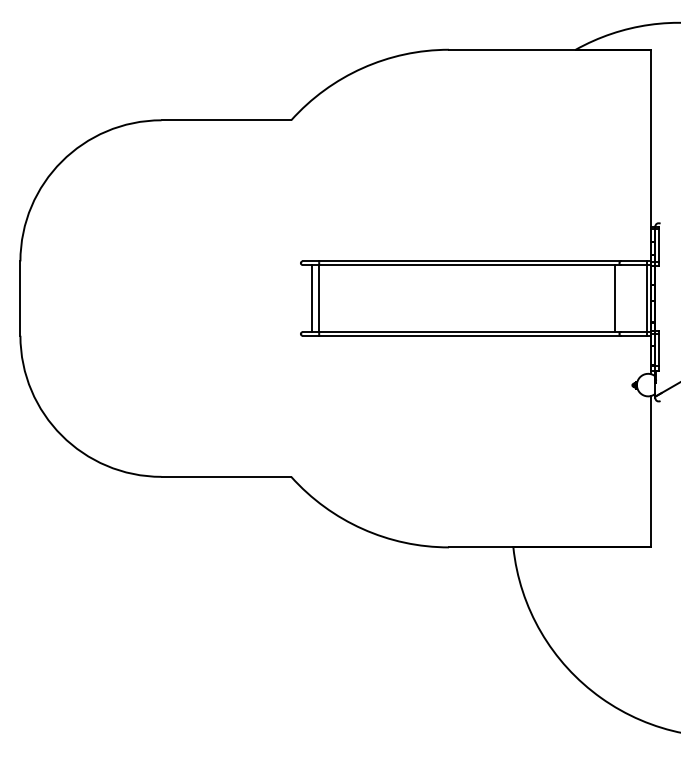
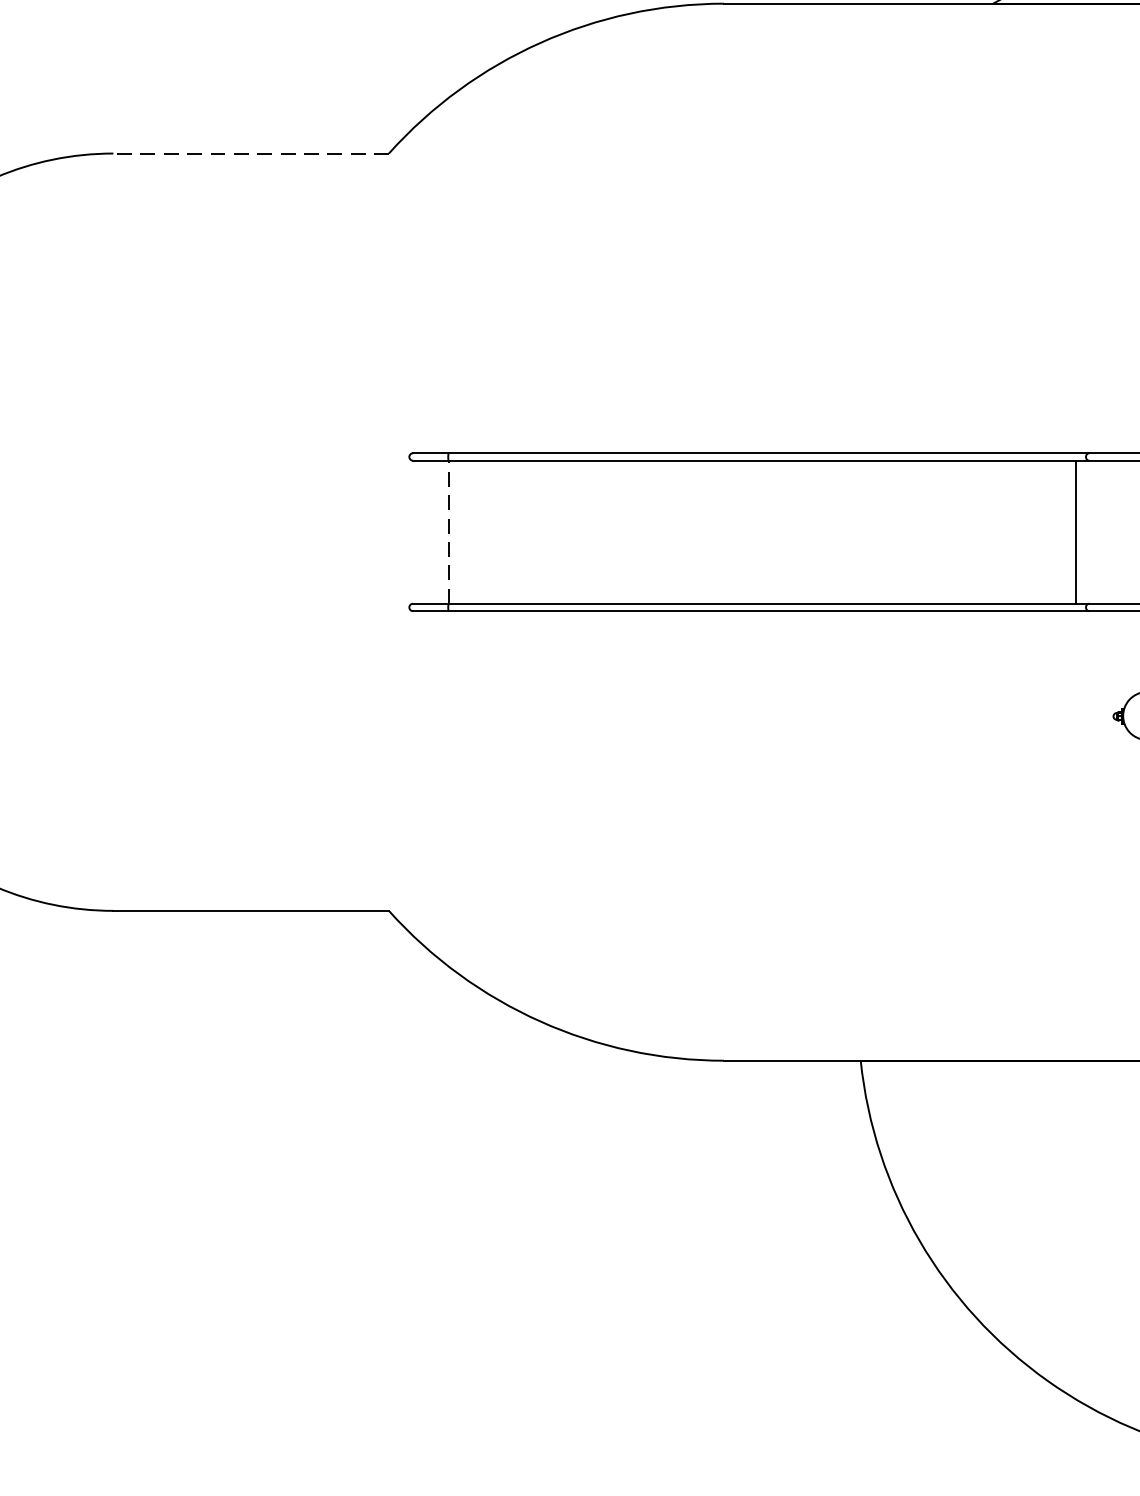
line: (226, 120) -> (251, 153), solid -> dashed
line: (311, 298) -> (431, 532), removed
line: (319, 298) -> (448, 532), solid -> dashed

